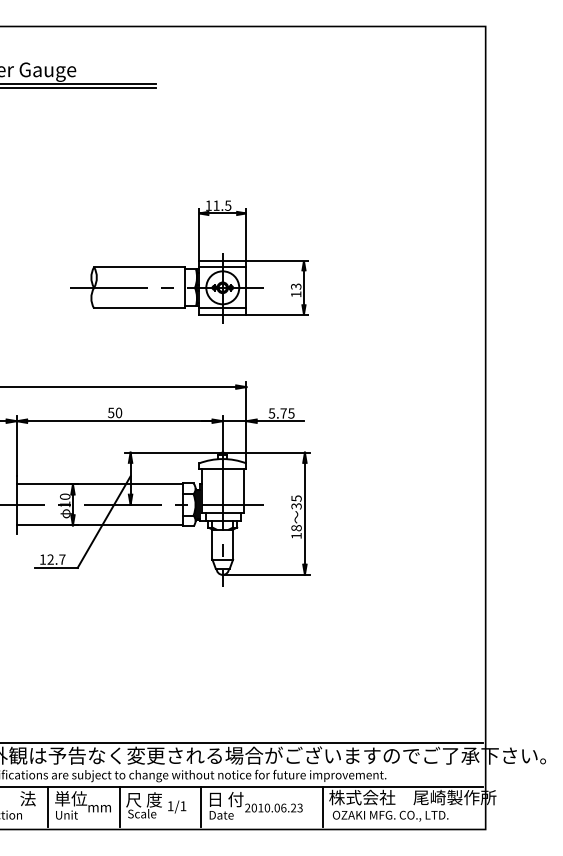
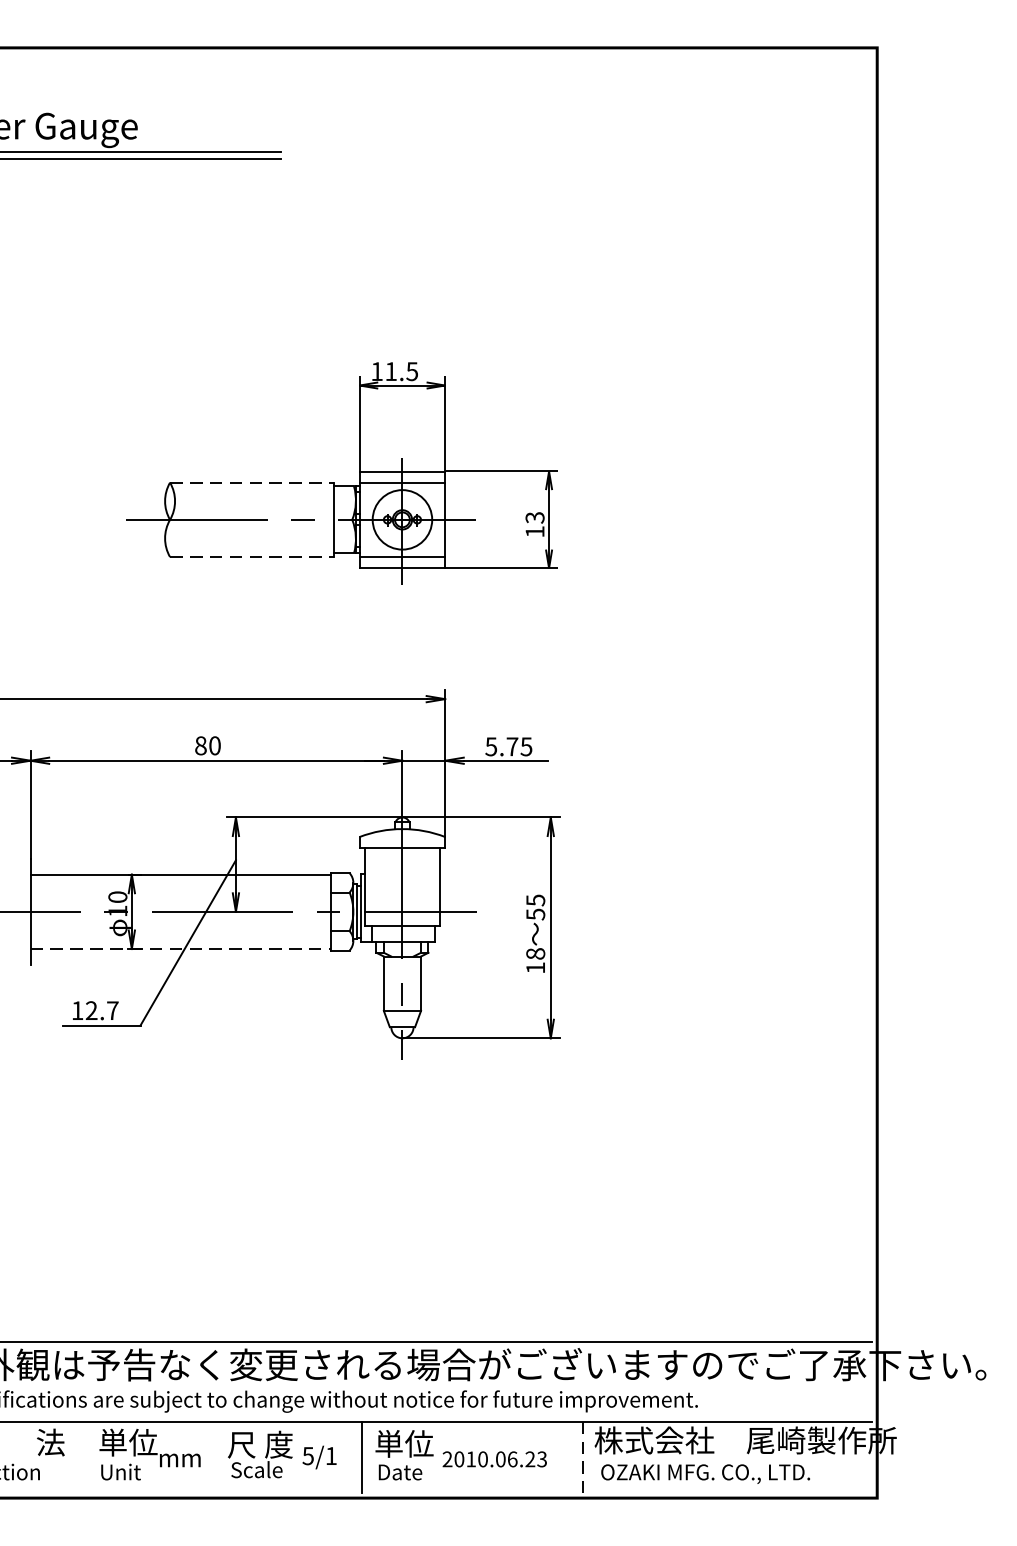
line: (139, 267) -> (252, 483), solid -> dashed
line: (139, 308) -> (252, 557), solid -> dashed
text: (111, 412) -> (201, 745), 50 -> 80
text: (296, 506) -> (535, 914), 35 -> 55
line: (100, 525) -> (181, 949), solid -> dashed
text: (225, 799) -> (407, 1443), 日 付 -> 単位
line: (48, 806) -> (87, 1456), removed
line: (120, 806) -> (217, 1456), removed
text: (170, 806) -> (308, 1456), 1/1 -> 5/1
line: (323, 806) -> (584, 1456), solid -> dashed

